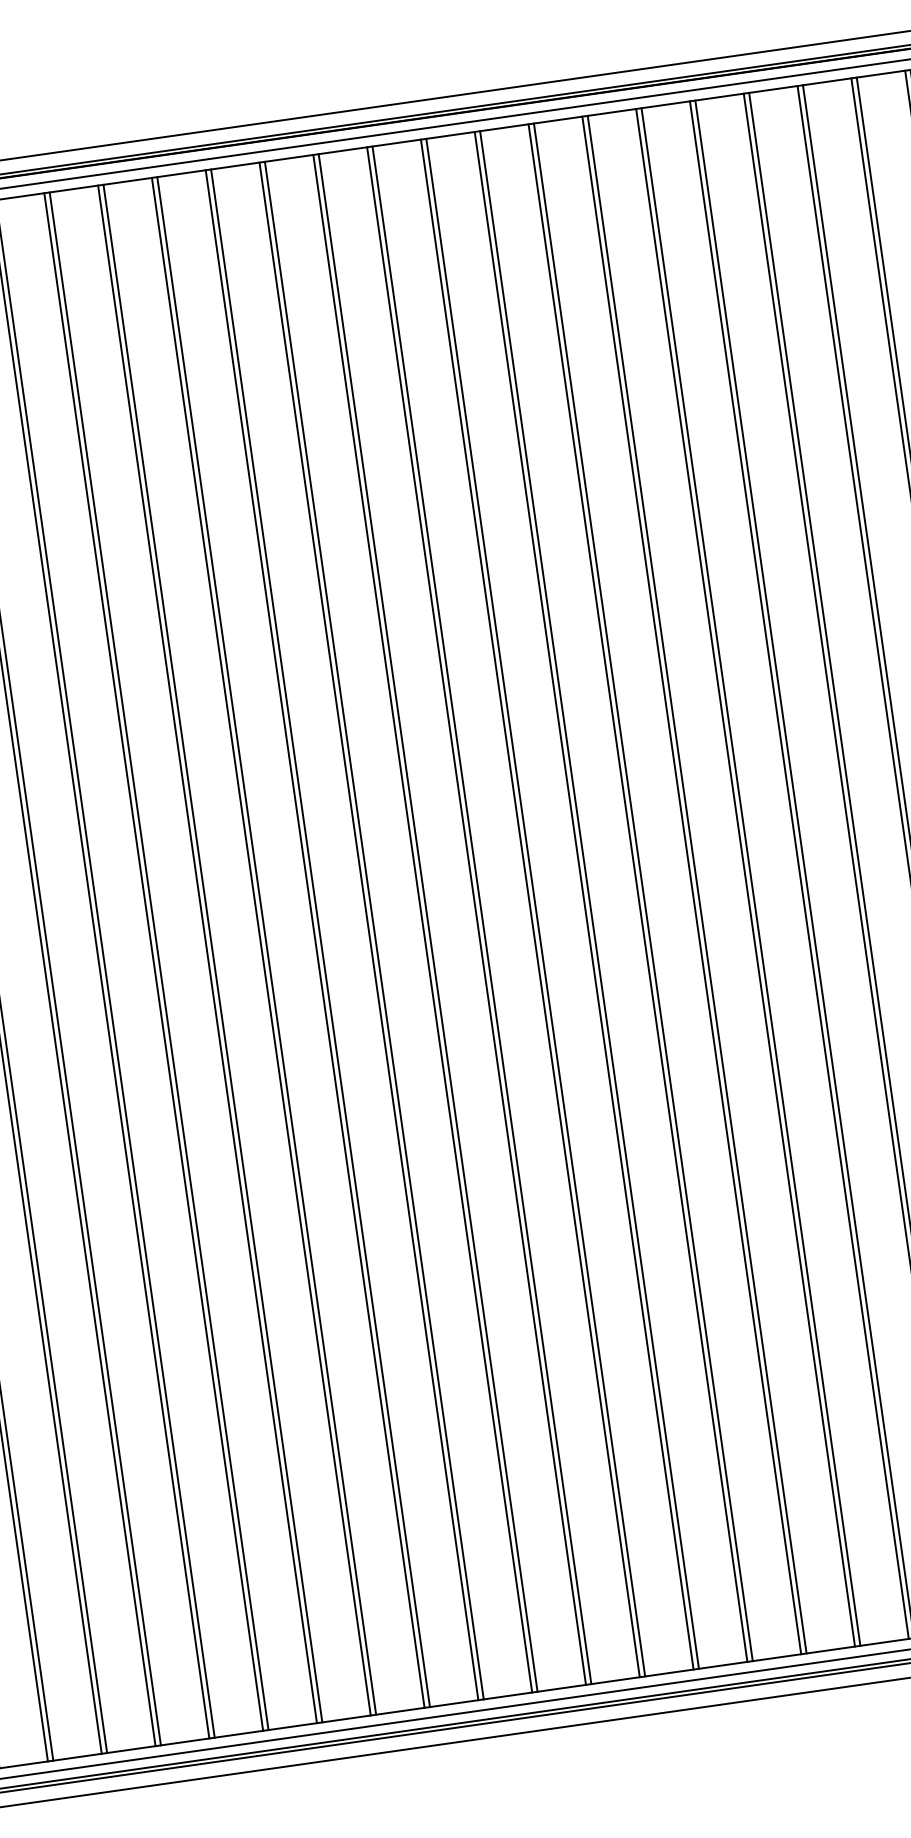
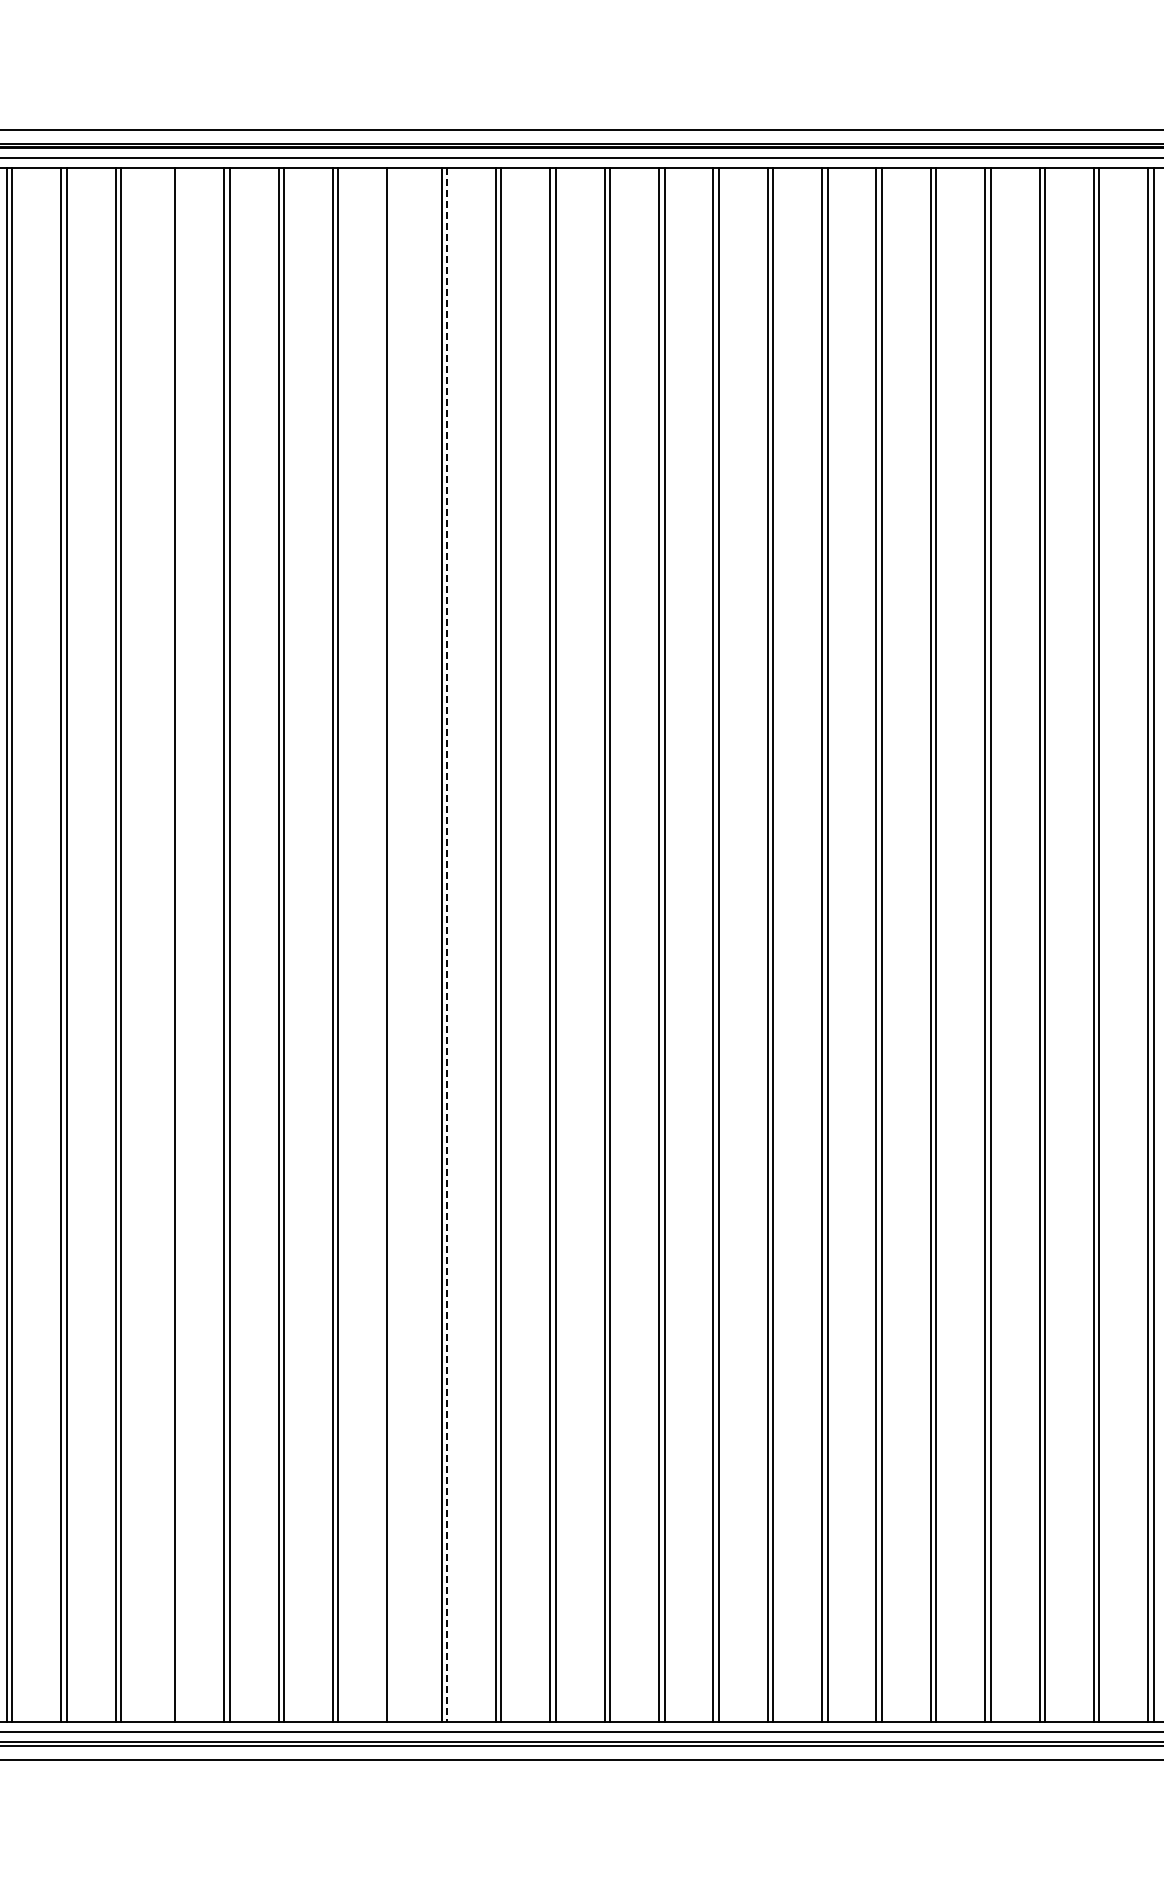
line: (536, 908) -> (447, 945), solid -> dashed
line: (481, 914) -> (392, 944), removed
line: (260, 946) -> (169, 944), removed

